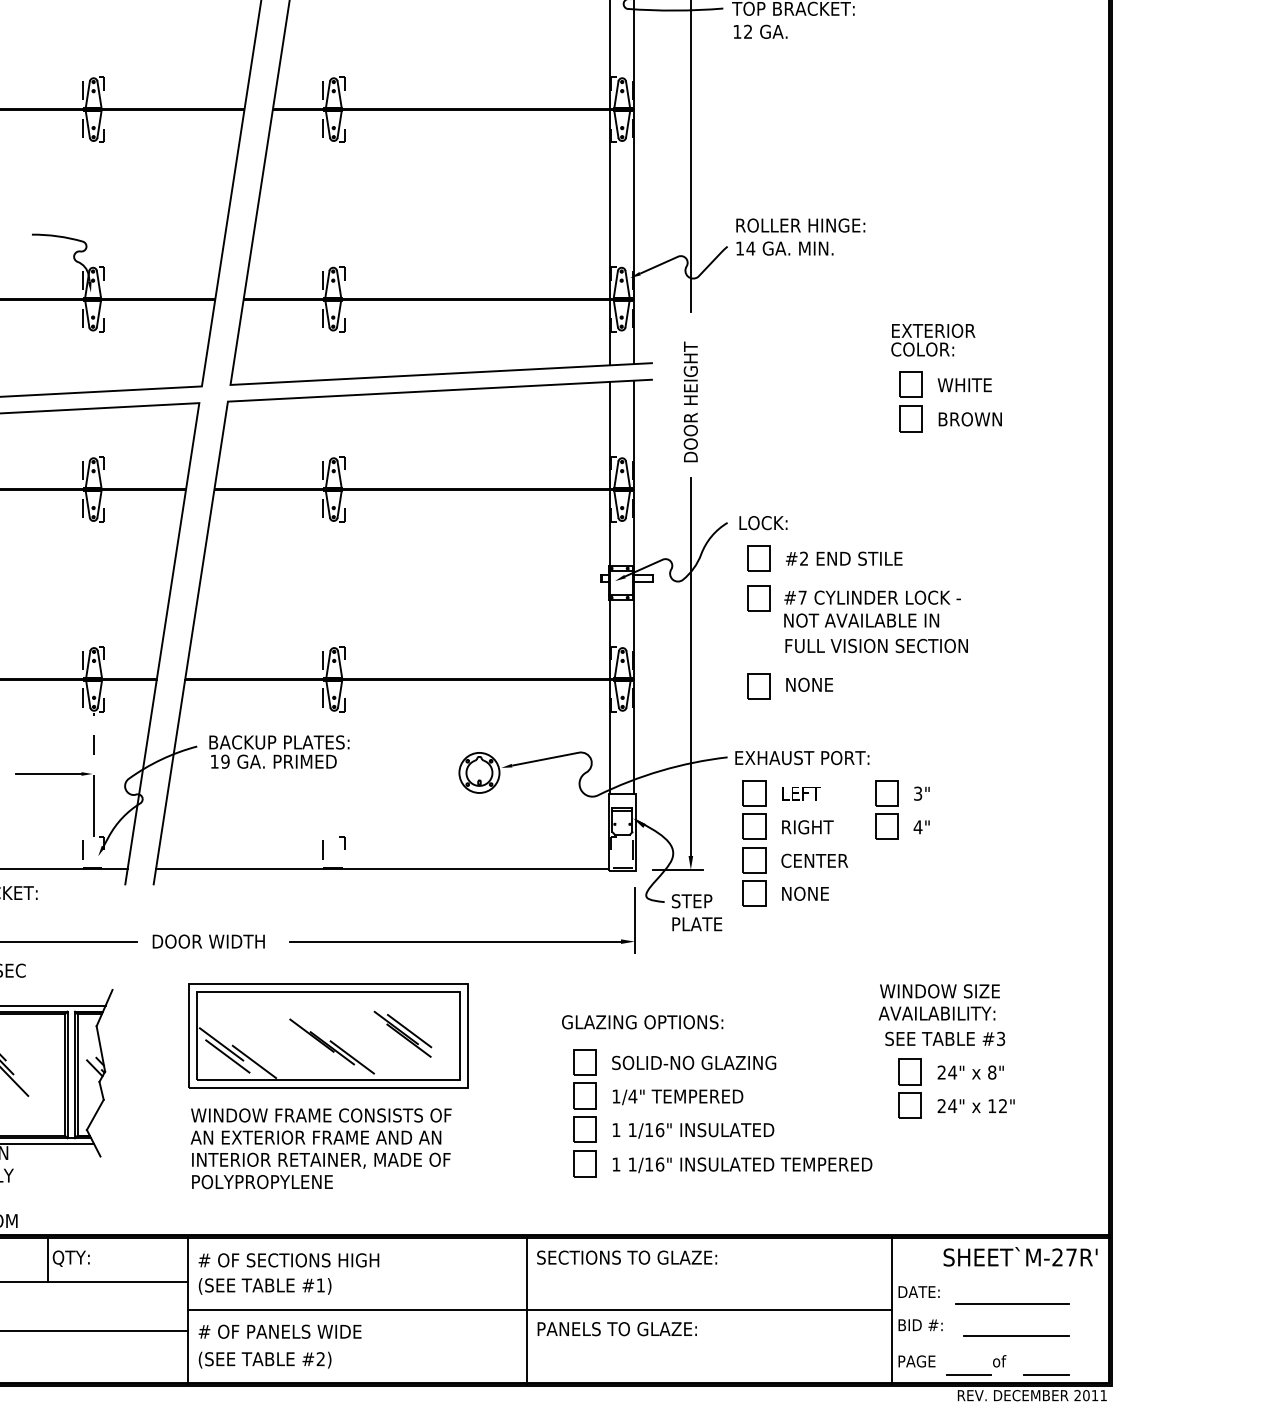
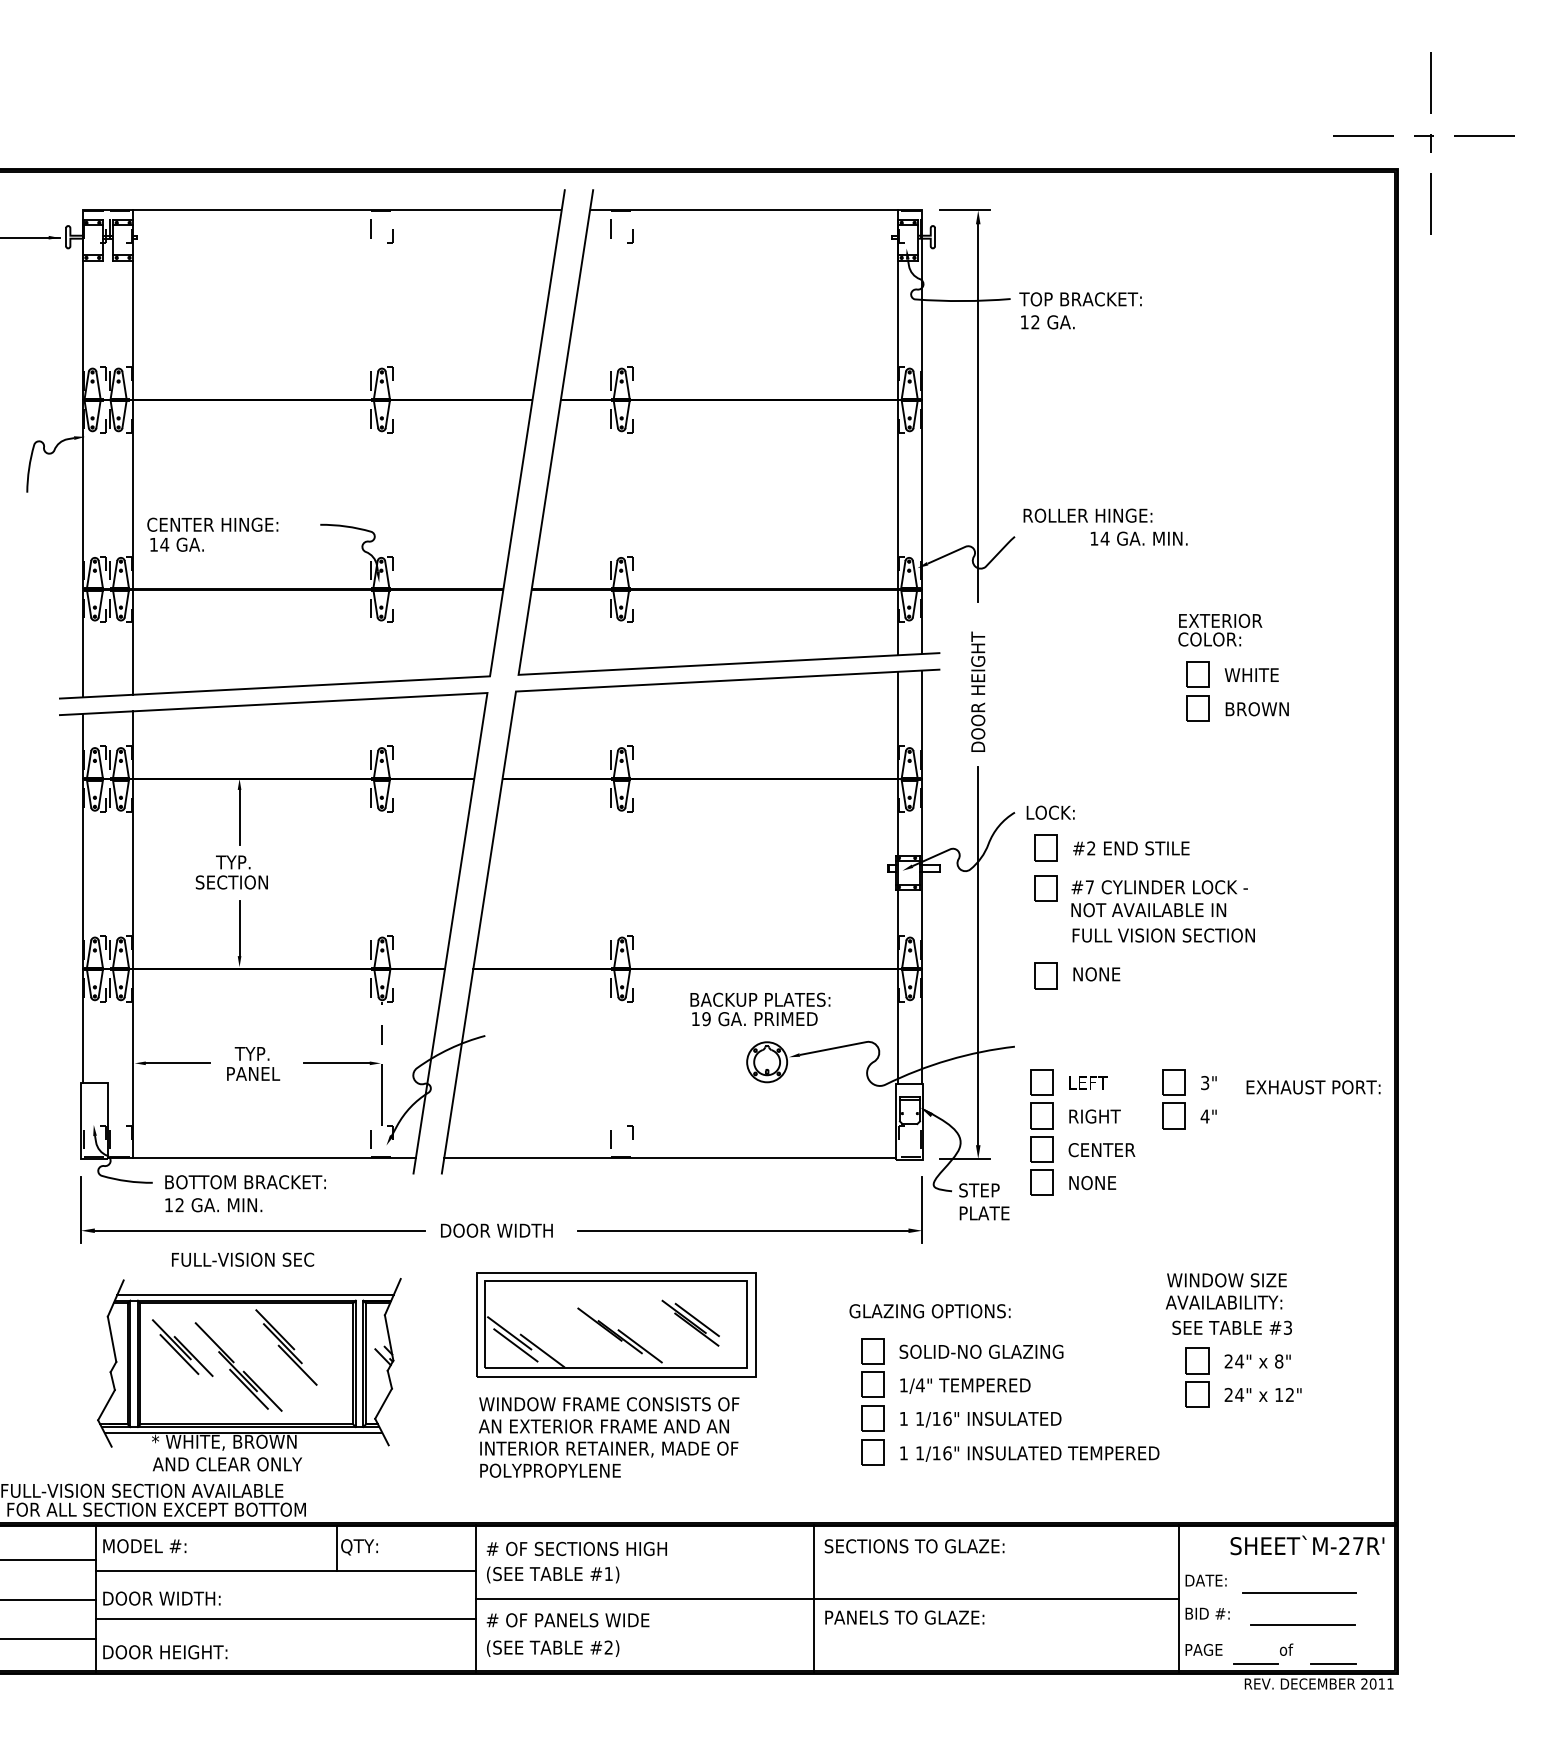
text: (784, 248) -> (1138, 538), moved
text: (279, 752) -> (760, 1009), moved
text: (802, 758) -> (1313, 1087), moved

